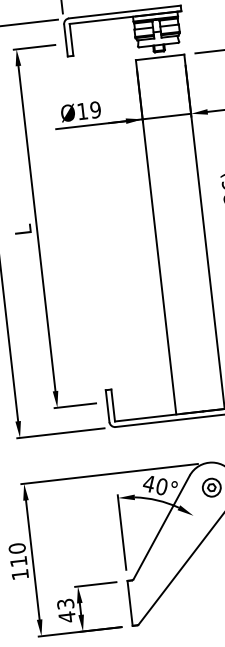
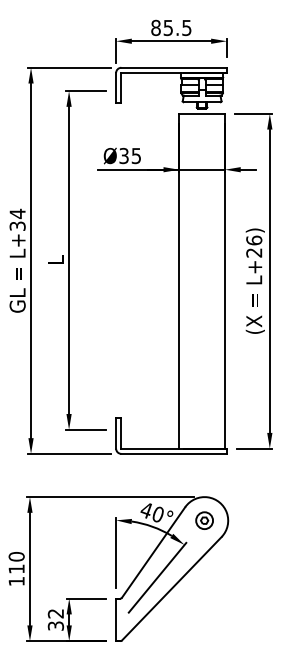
text: (89, 110) -> (130, 155), Ø19 -> Ø35
line: (168, 553) -> (157, 577), added
text: (66, 611) -> (55, 620), 43 -> 32

